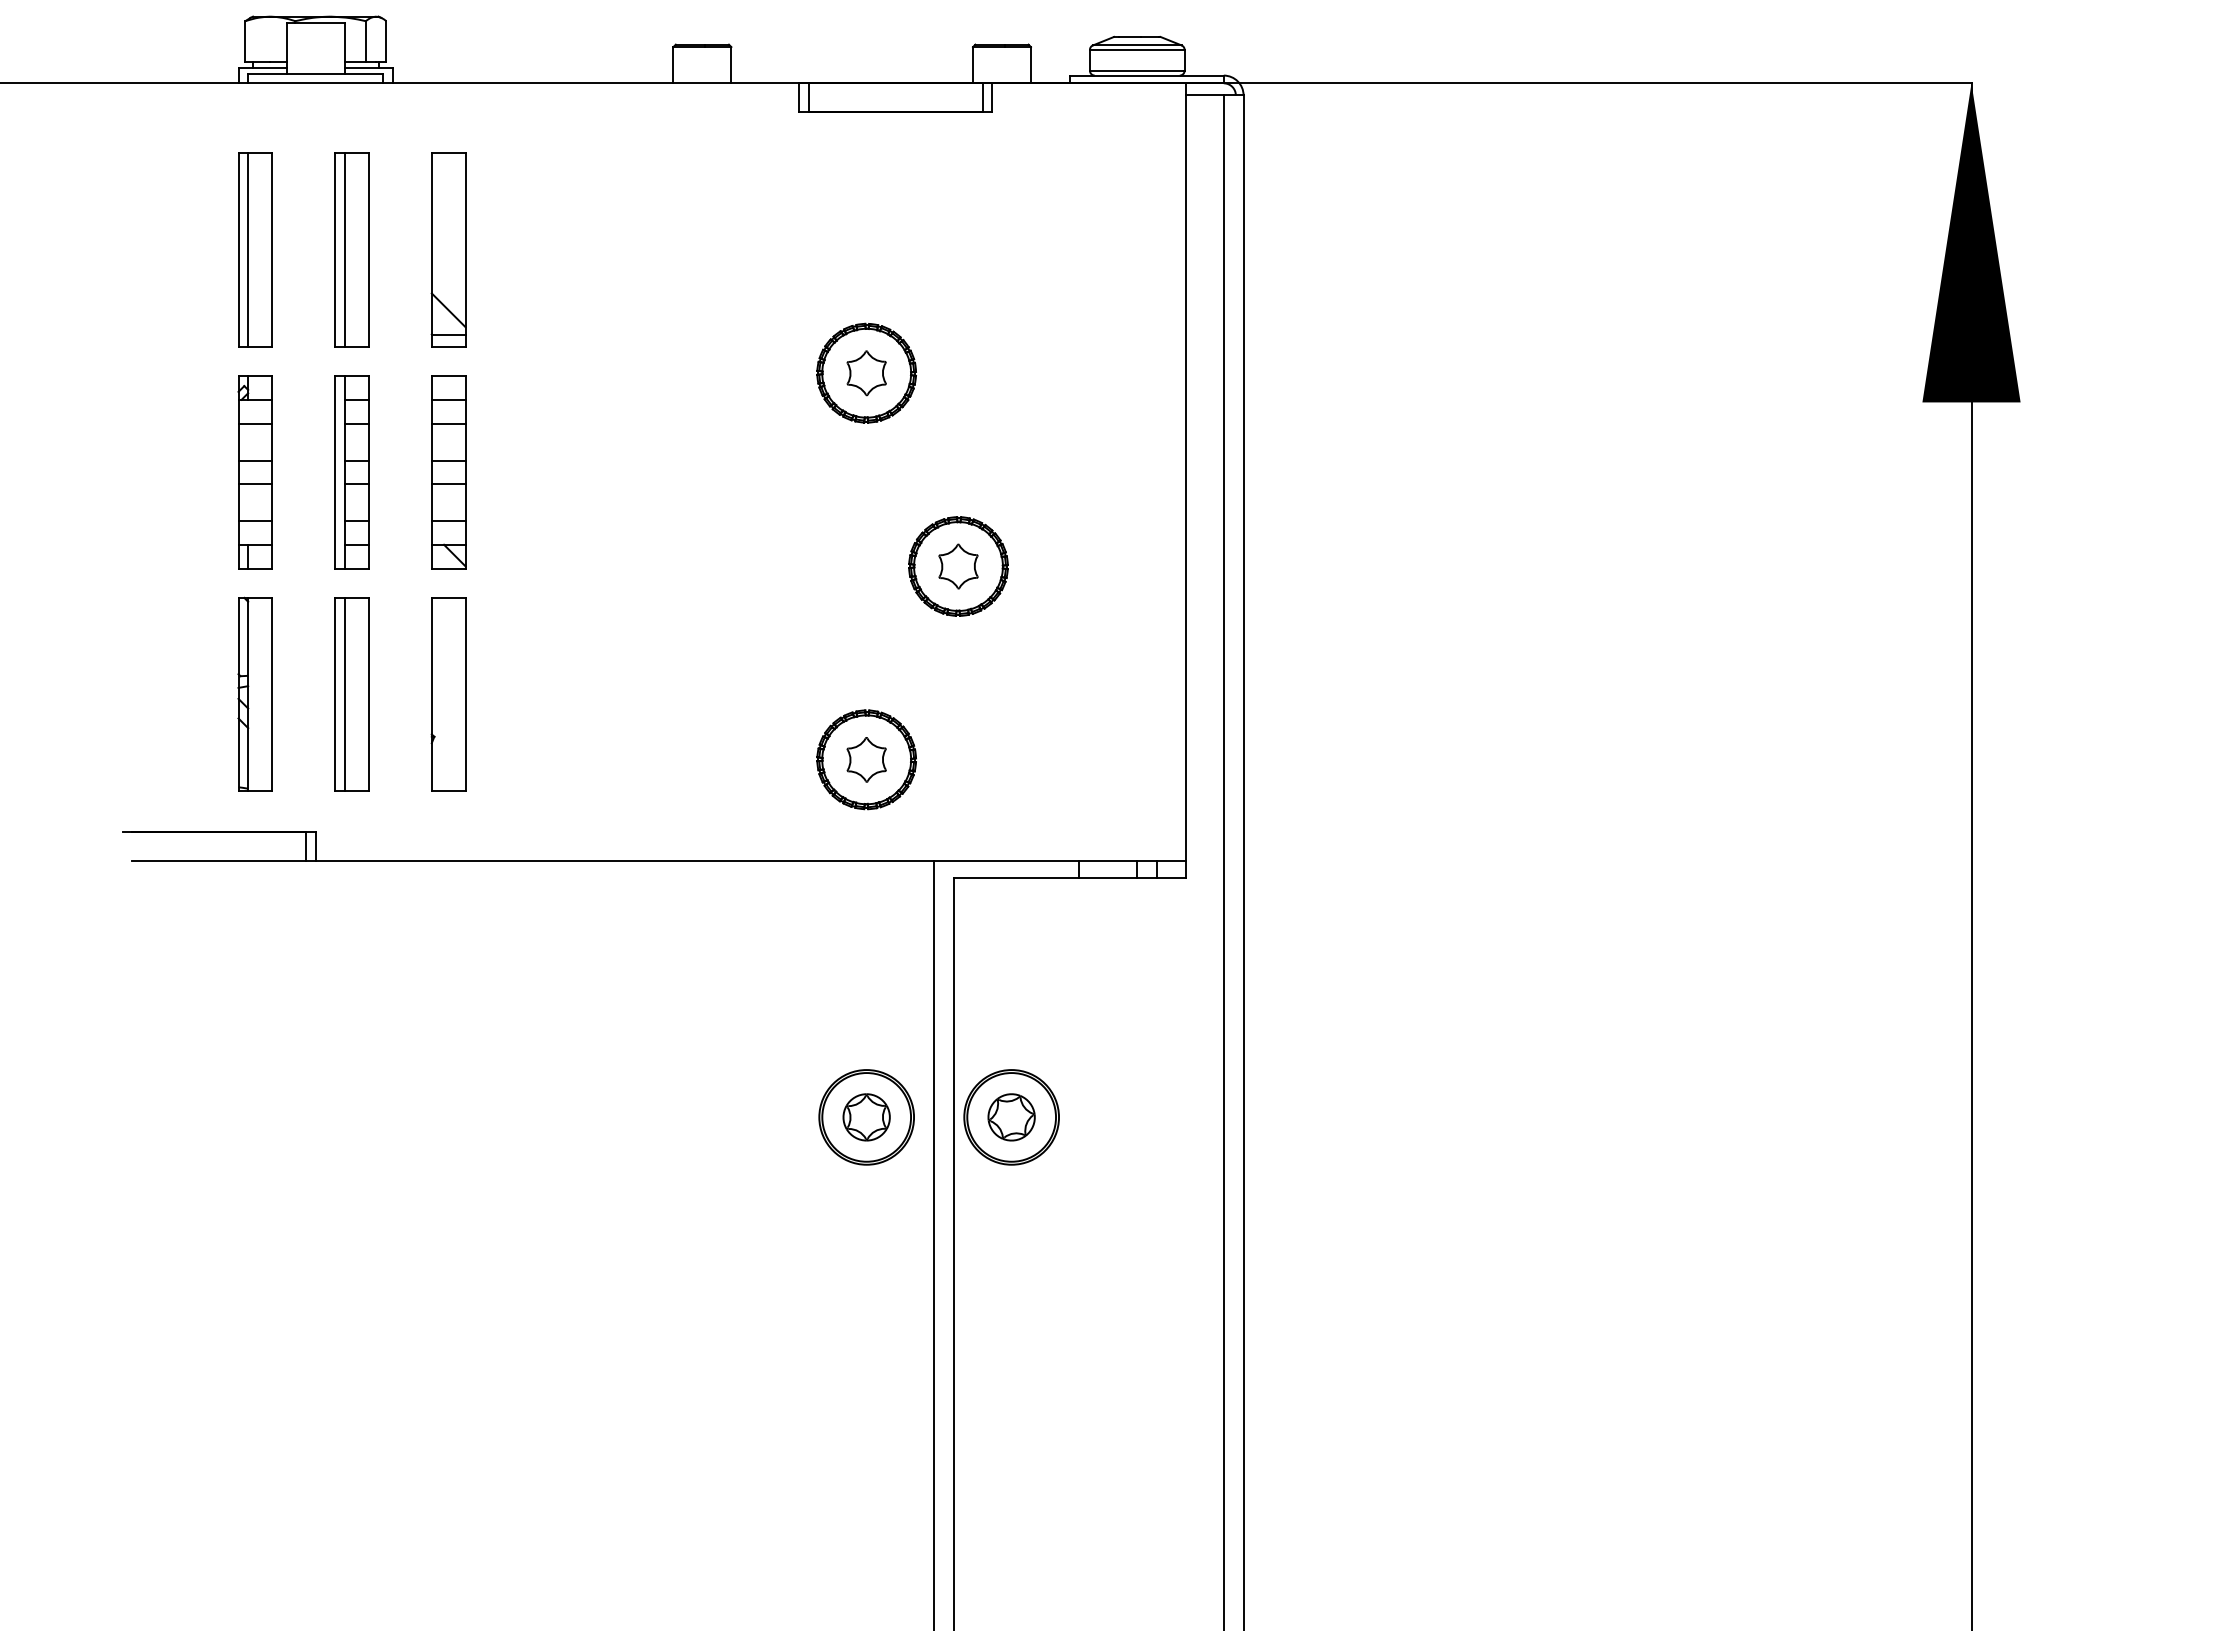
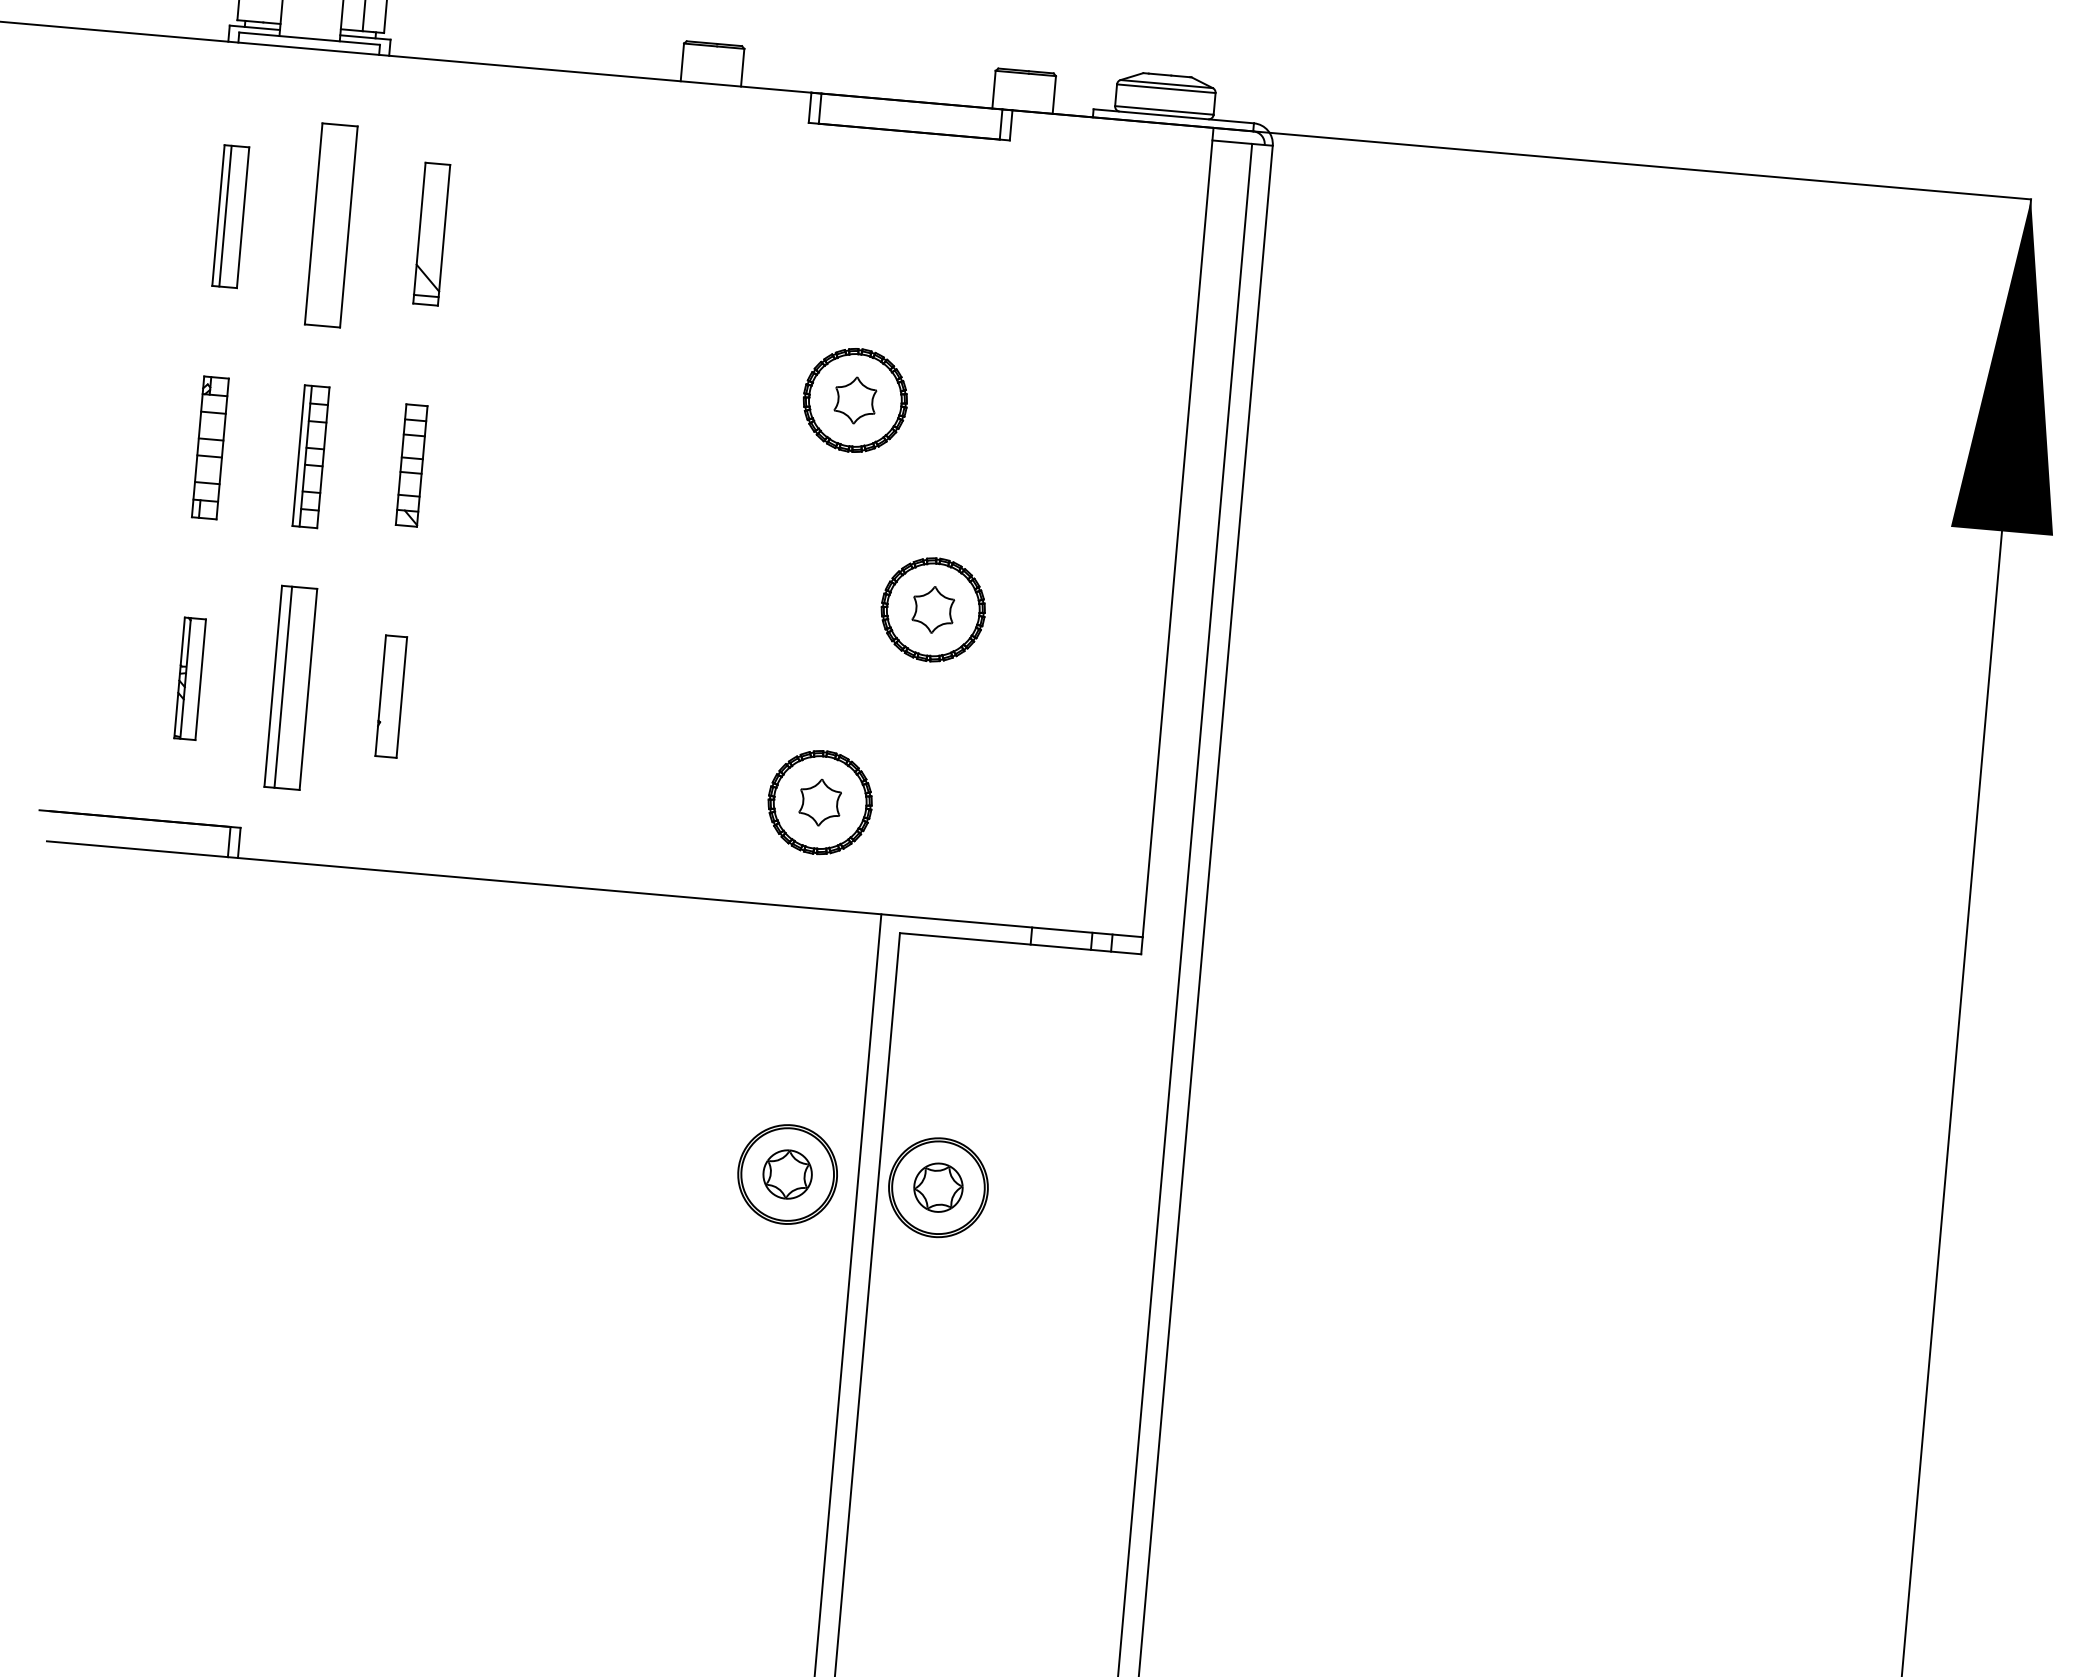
part: (255, 249) -> (230, 216), size x0.7
line: (344, 249) -> (323, 224), removed
part: (448, 249) -> (431, 233), size x0.7
part: (254, 472) -> (209, 447), size x0.7
part: (351, 472) -> (310, 456), size x0.7
part: (448, 472) -> (411, 465), size x0.6
part: (254, 693) -> (189, 677), size x0.6
part: (448, 694) -> (391, 696), size x0.6

